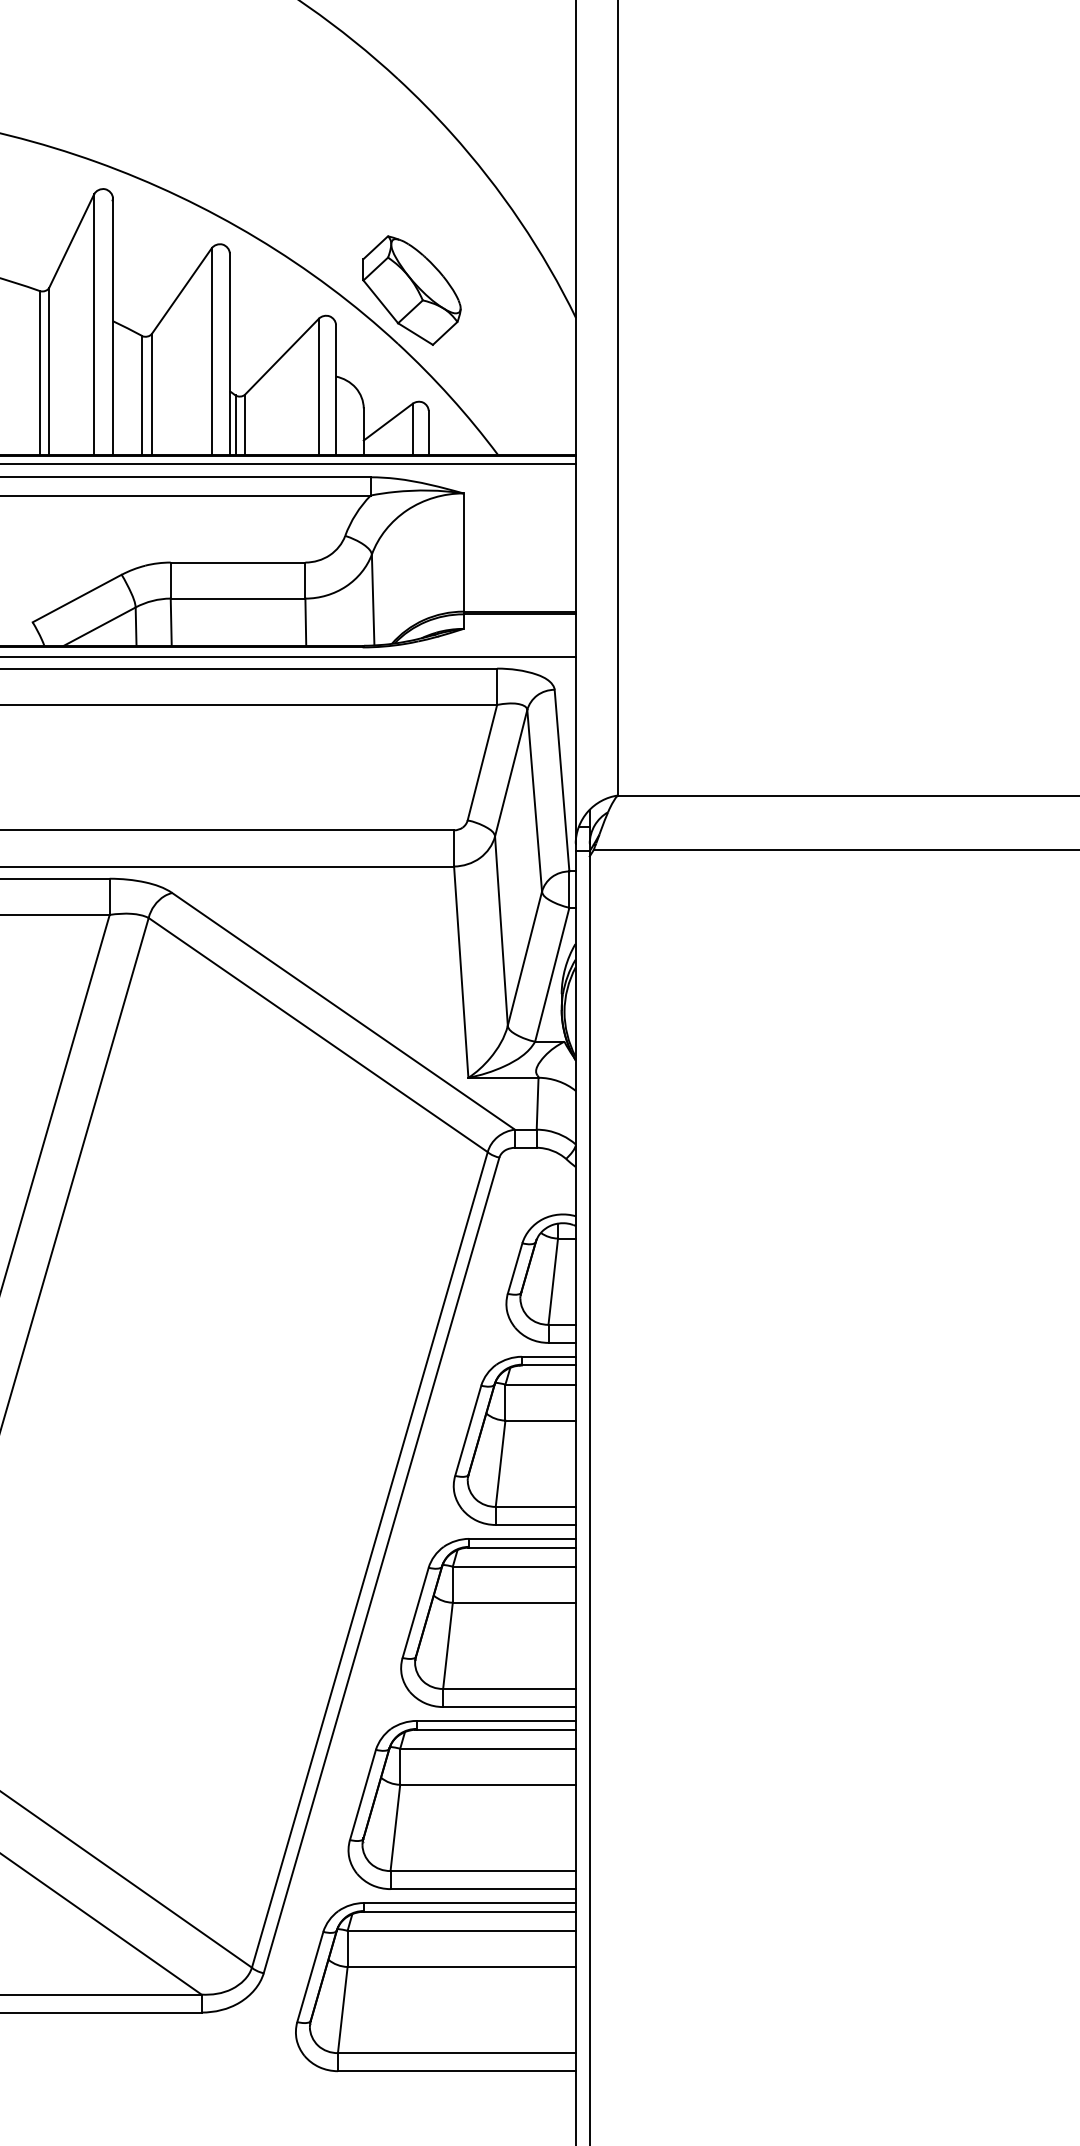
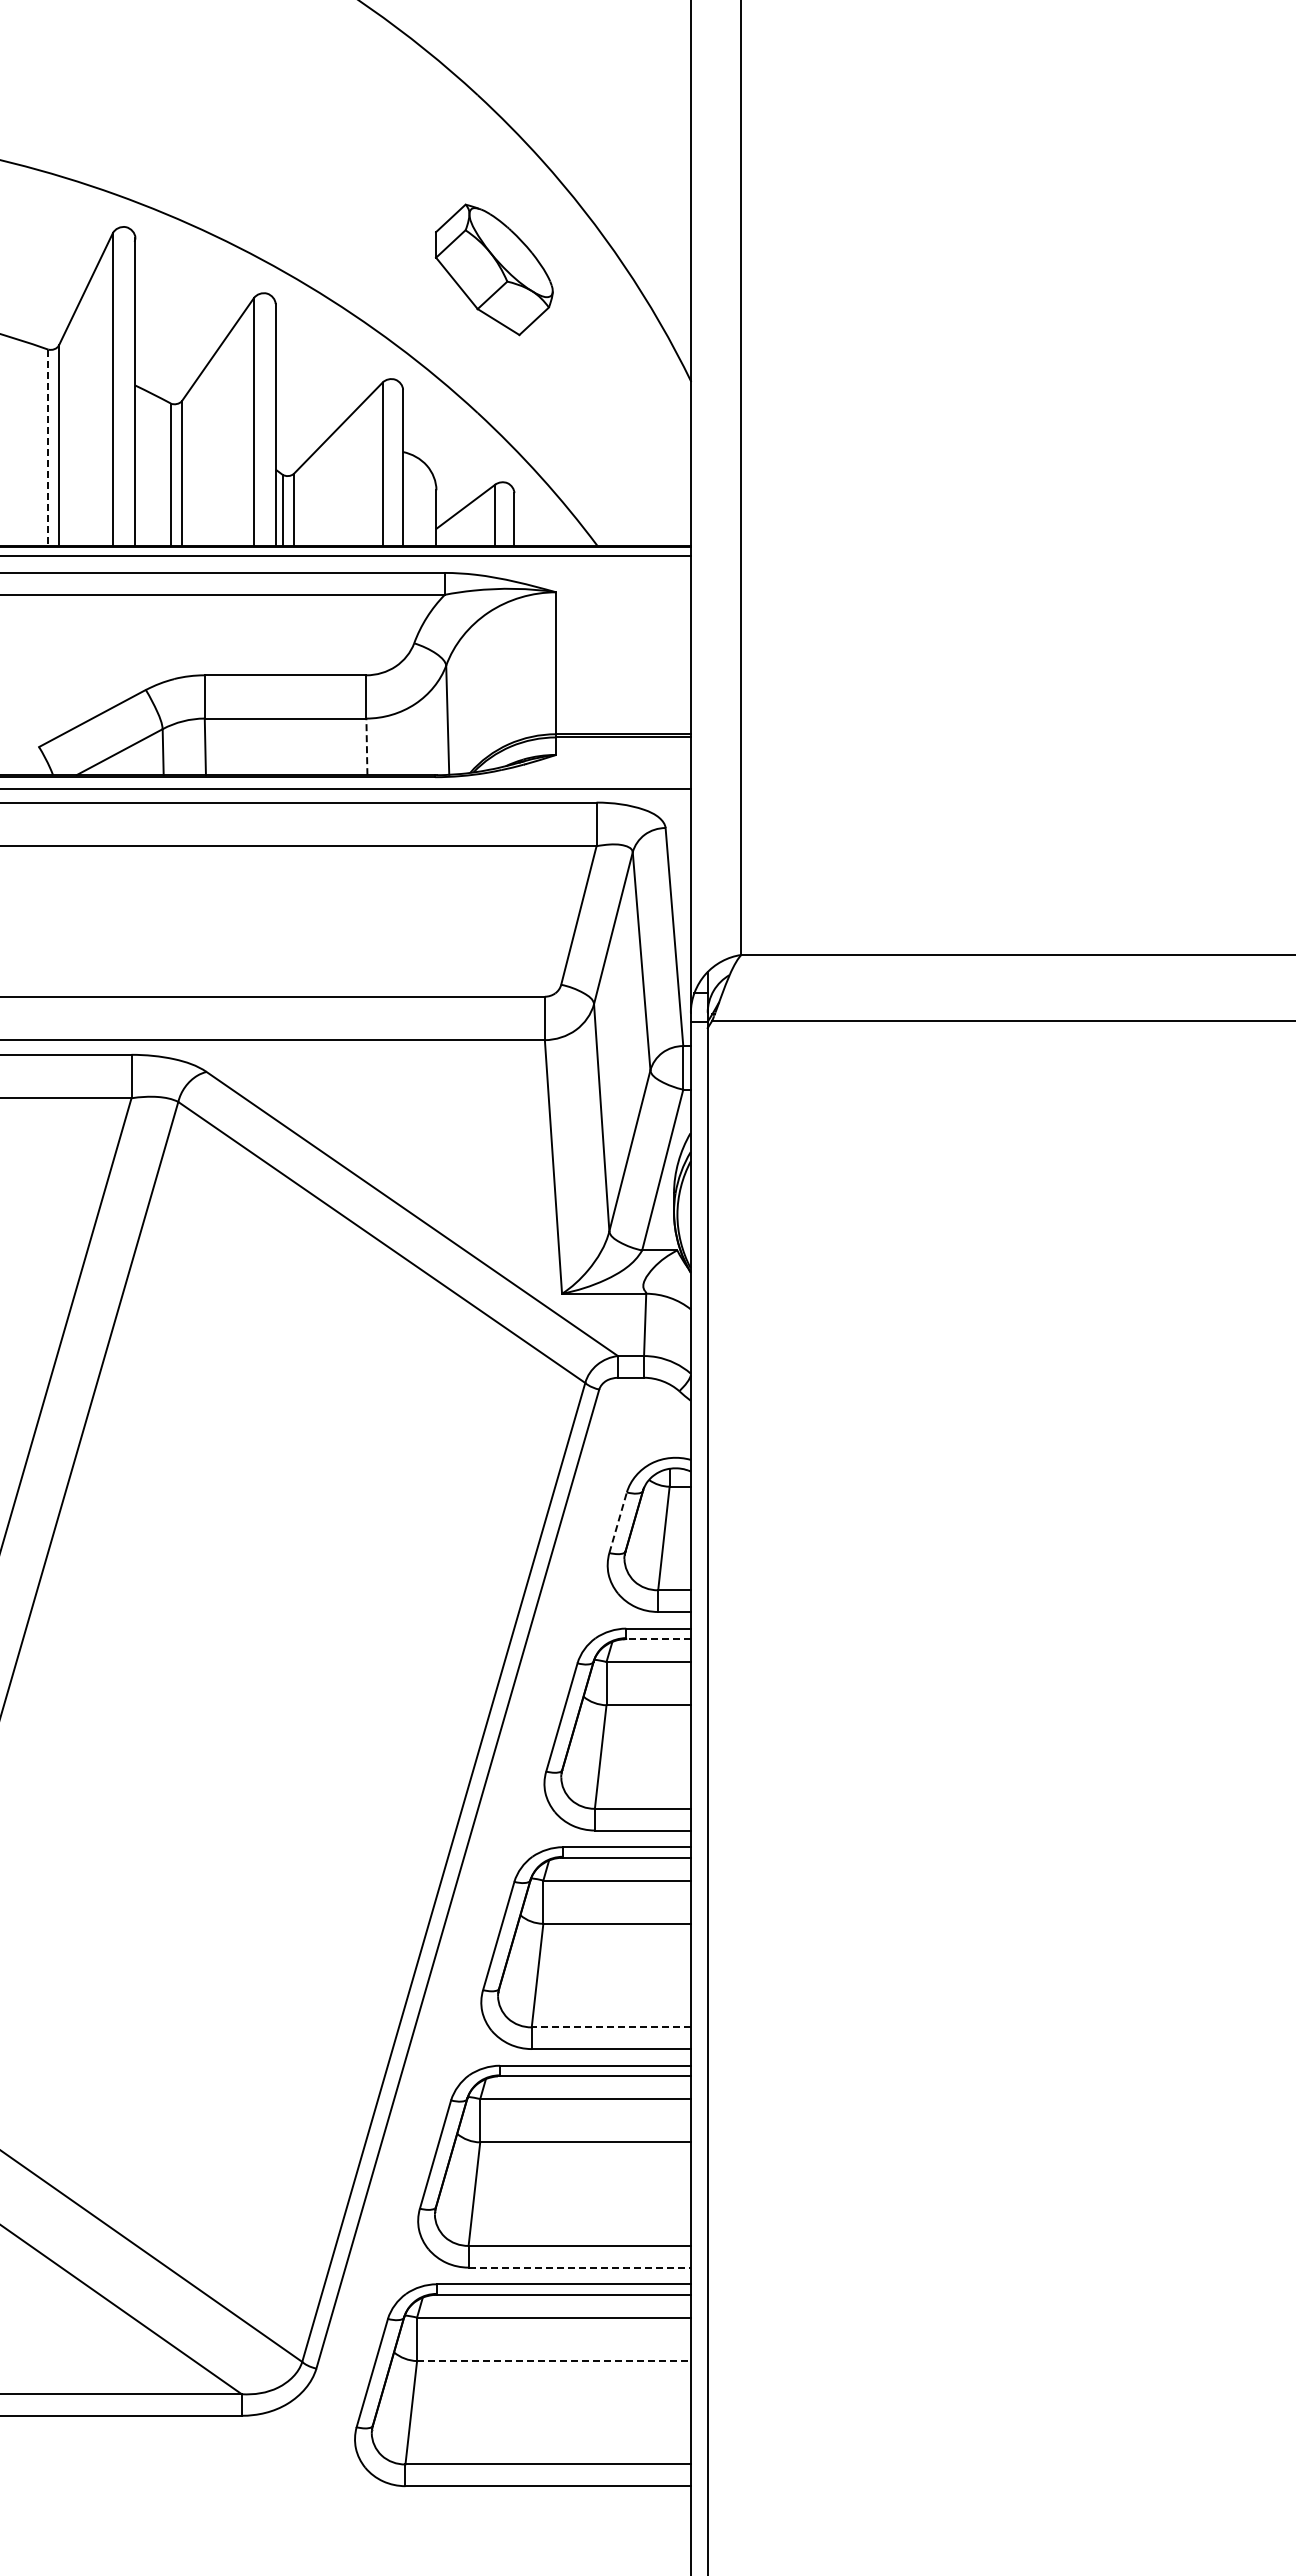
part: (412, 290) -> (494, 269), moved
line: (40, 373) -> (48, 448), solid -> dashed
line: (305, 621) -> (366, 746), solid -> dashed
line: (515, 1268) -> (618, 1522), solid -> dashed
line: (548, 1365) -> (658, 1639), solid -> dashed
line: (509, 1689) -> (611, 2027), solid -> dashed
line: (483, 1889) -> (580, 2267), solid -> dashed
line: (461, 1967) -> (553, 2361), solid -> dashed

